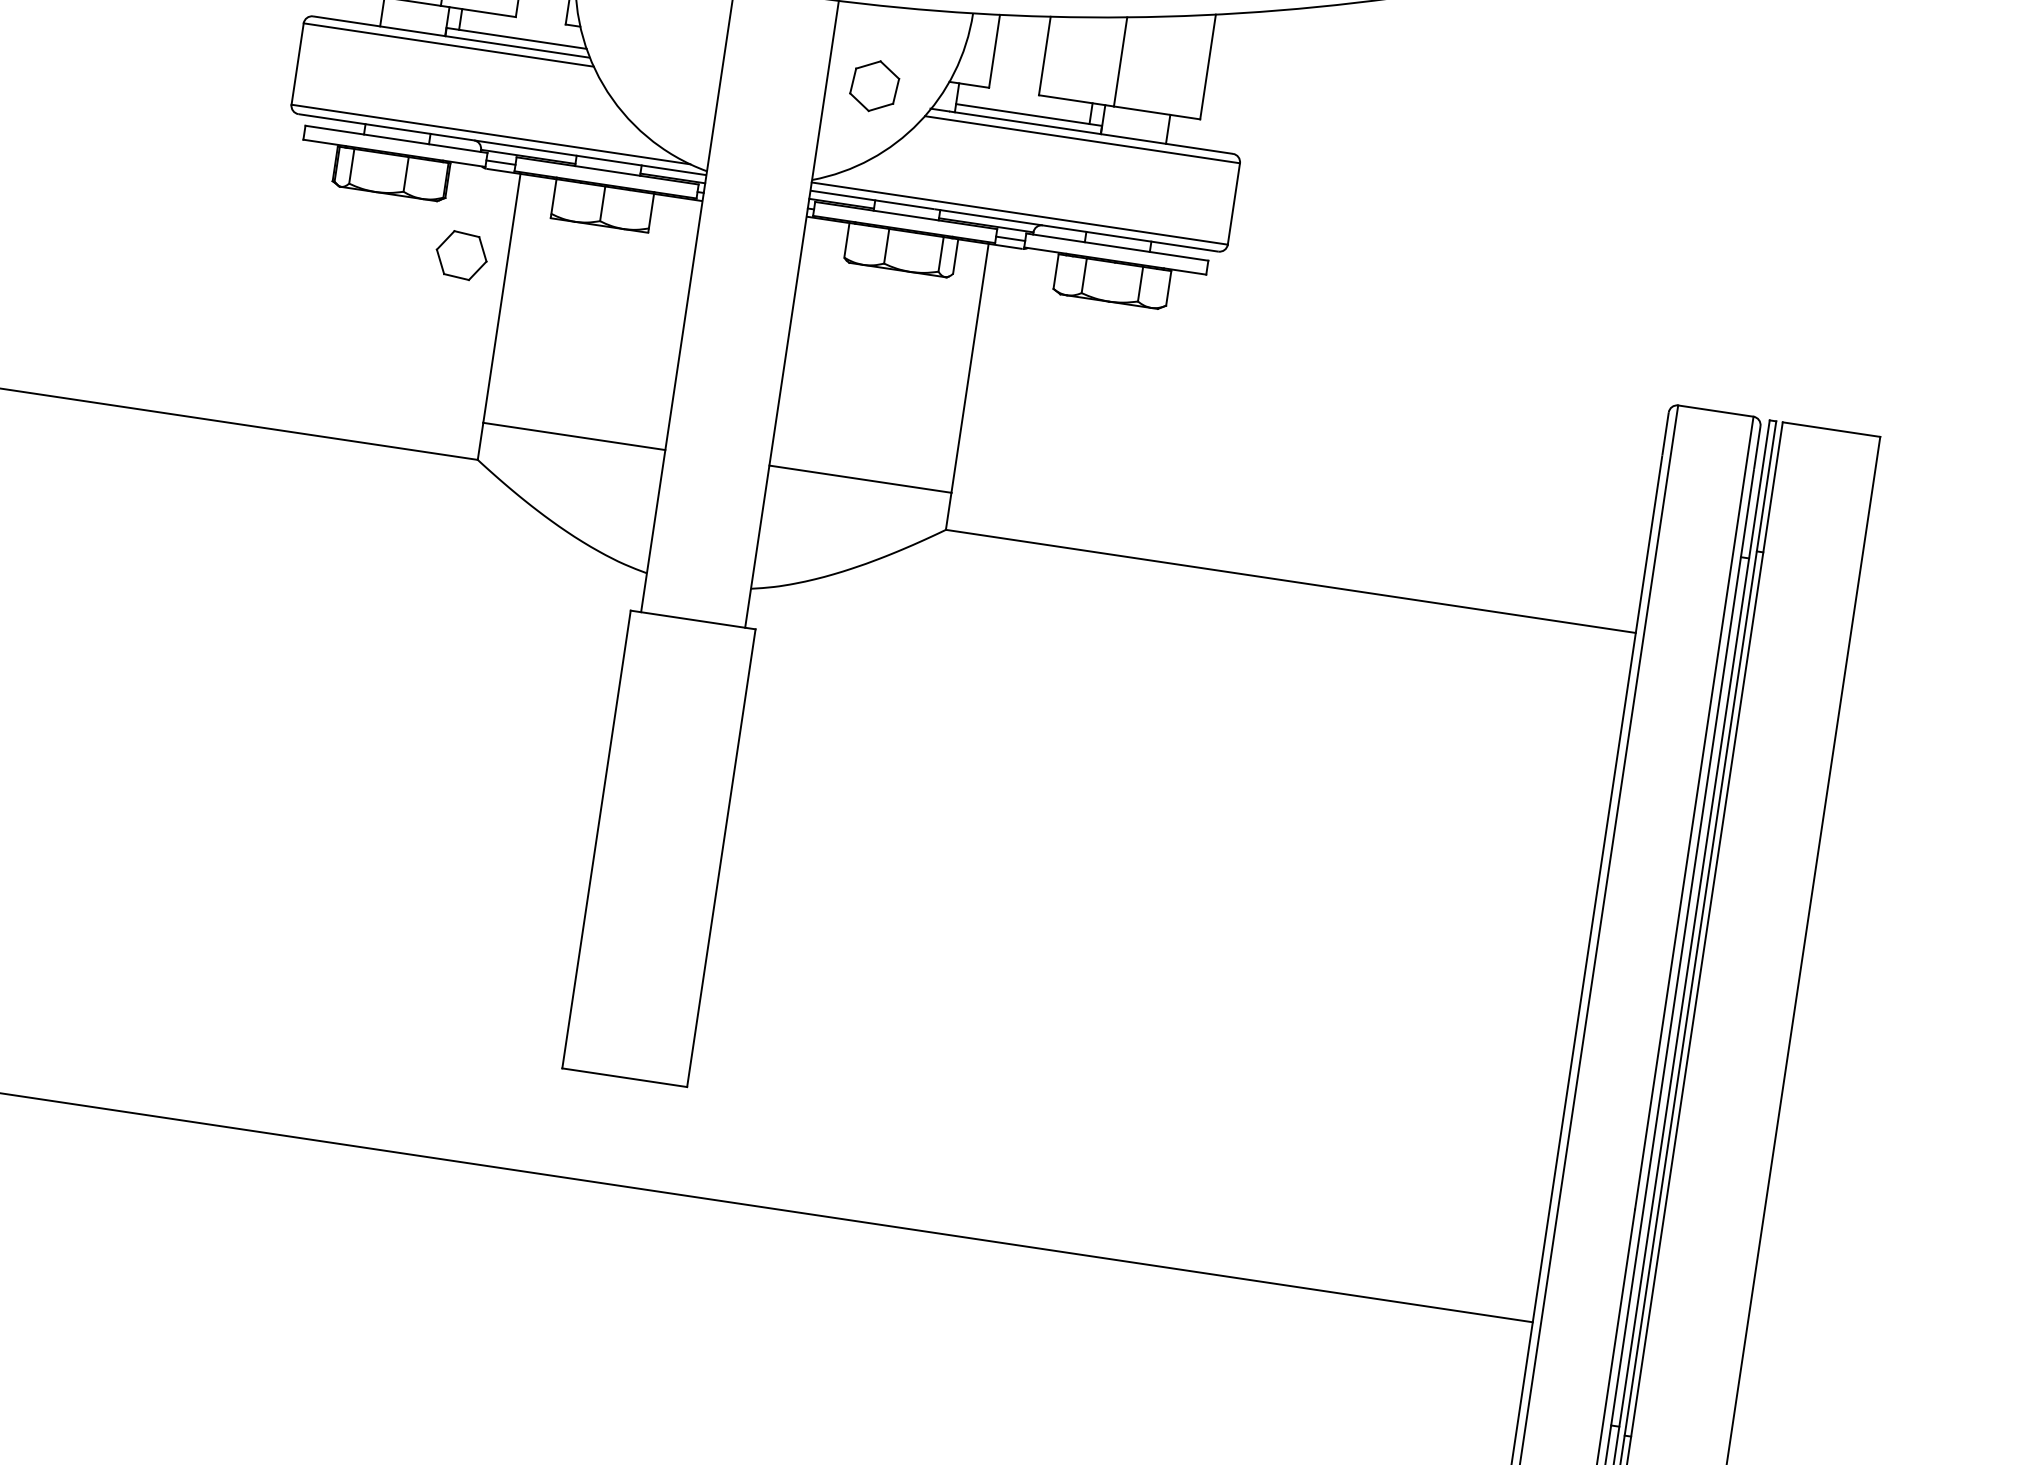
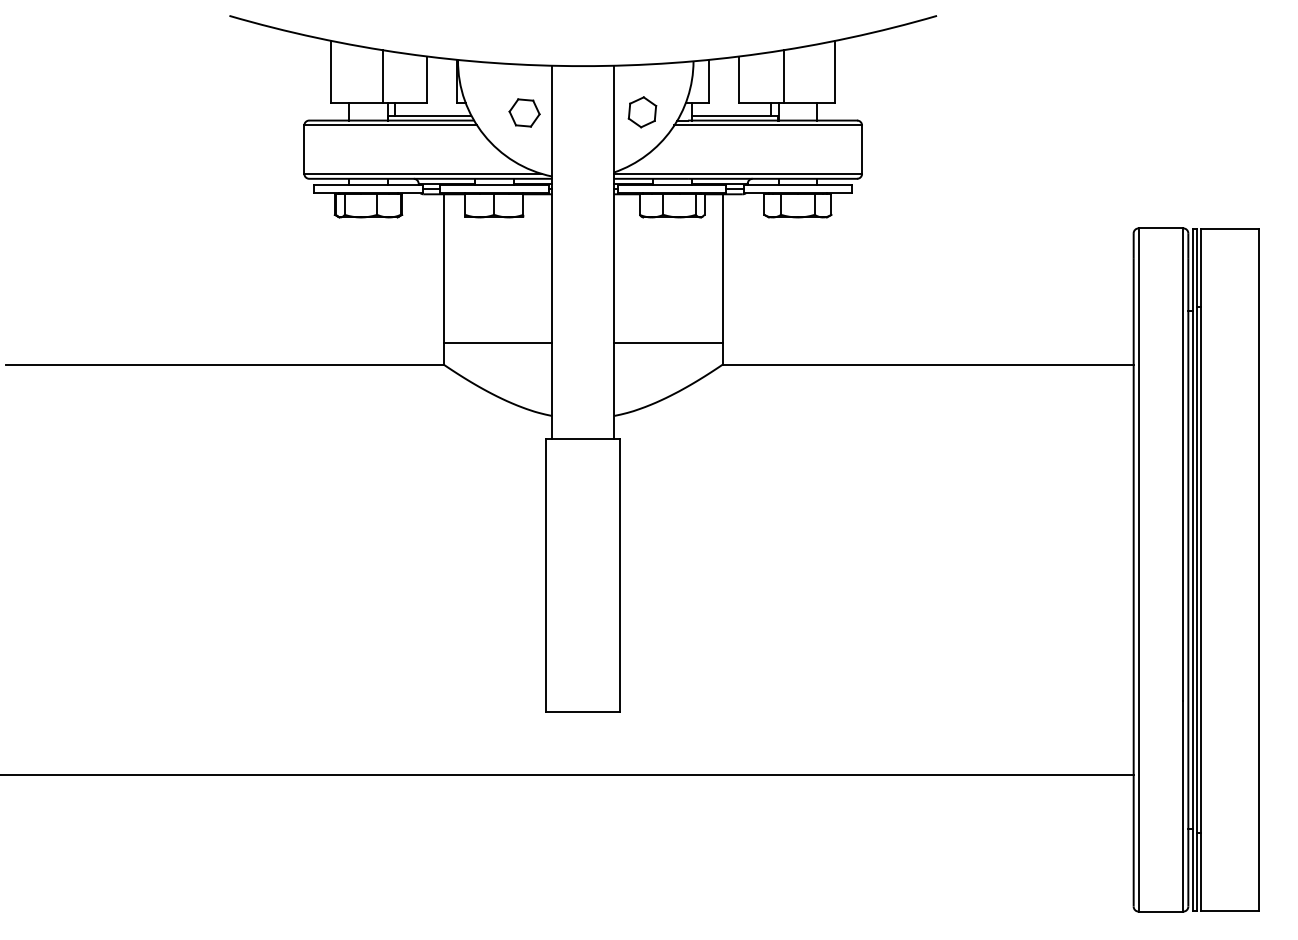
part: (461, 254) -> (524, 112), moved

